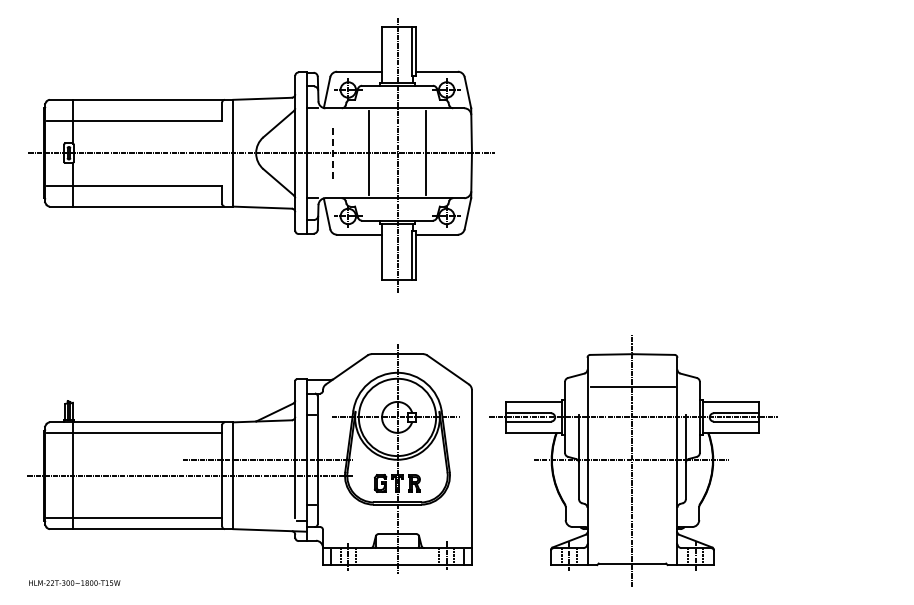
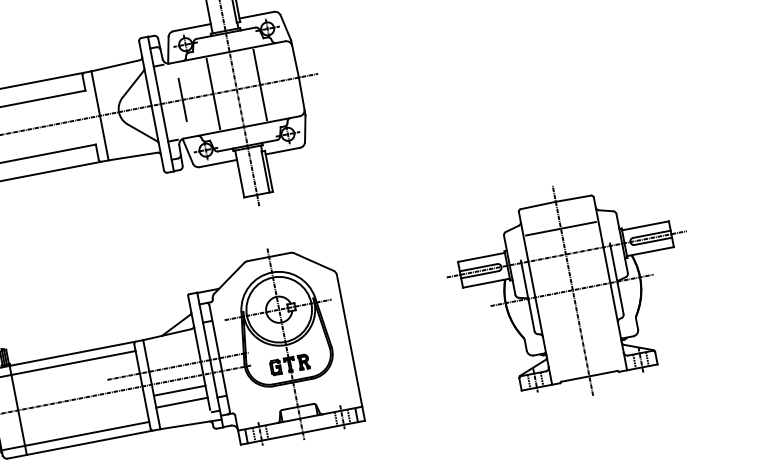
line: (332, 153) -> (182, 100), dashed -> solid
part: (633, 460) -> (573, 290), moved
line: (264, 488) -> (179, 390), added
line: (264, 503) -> (182, 402), added

